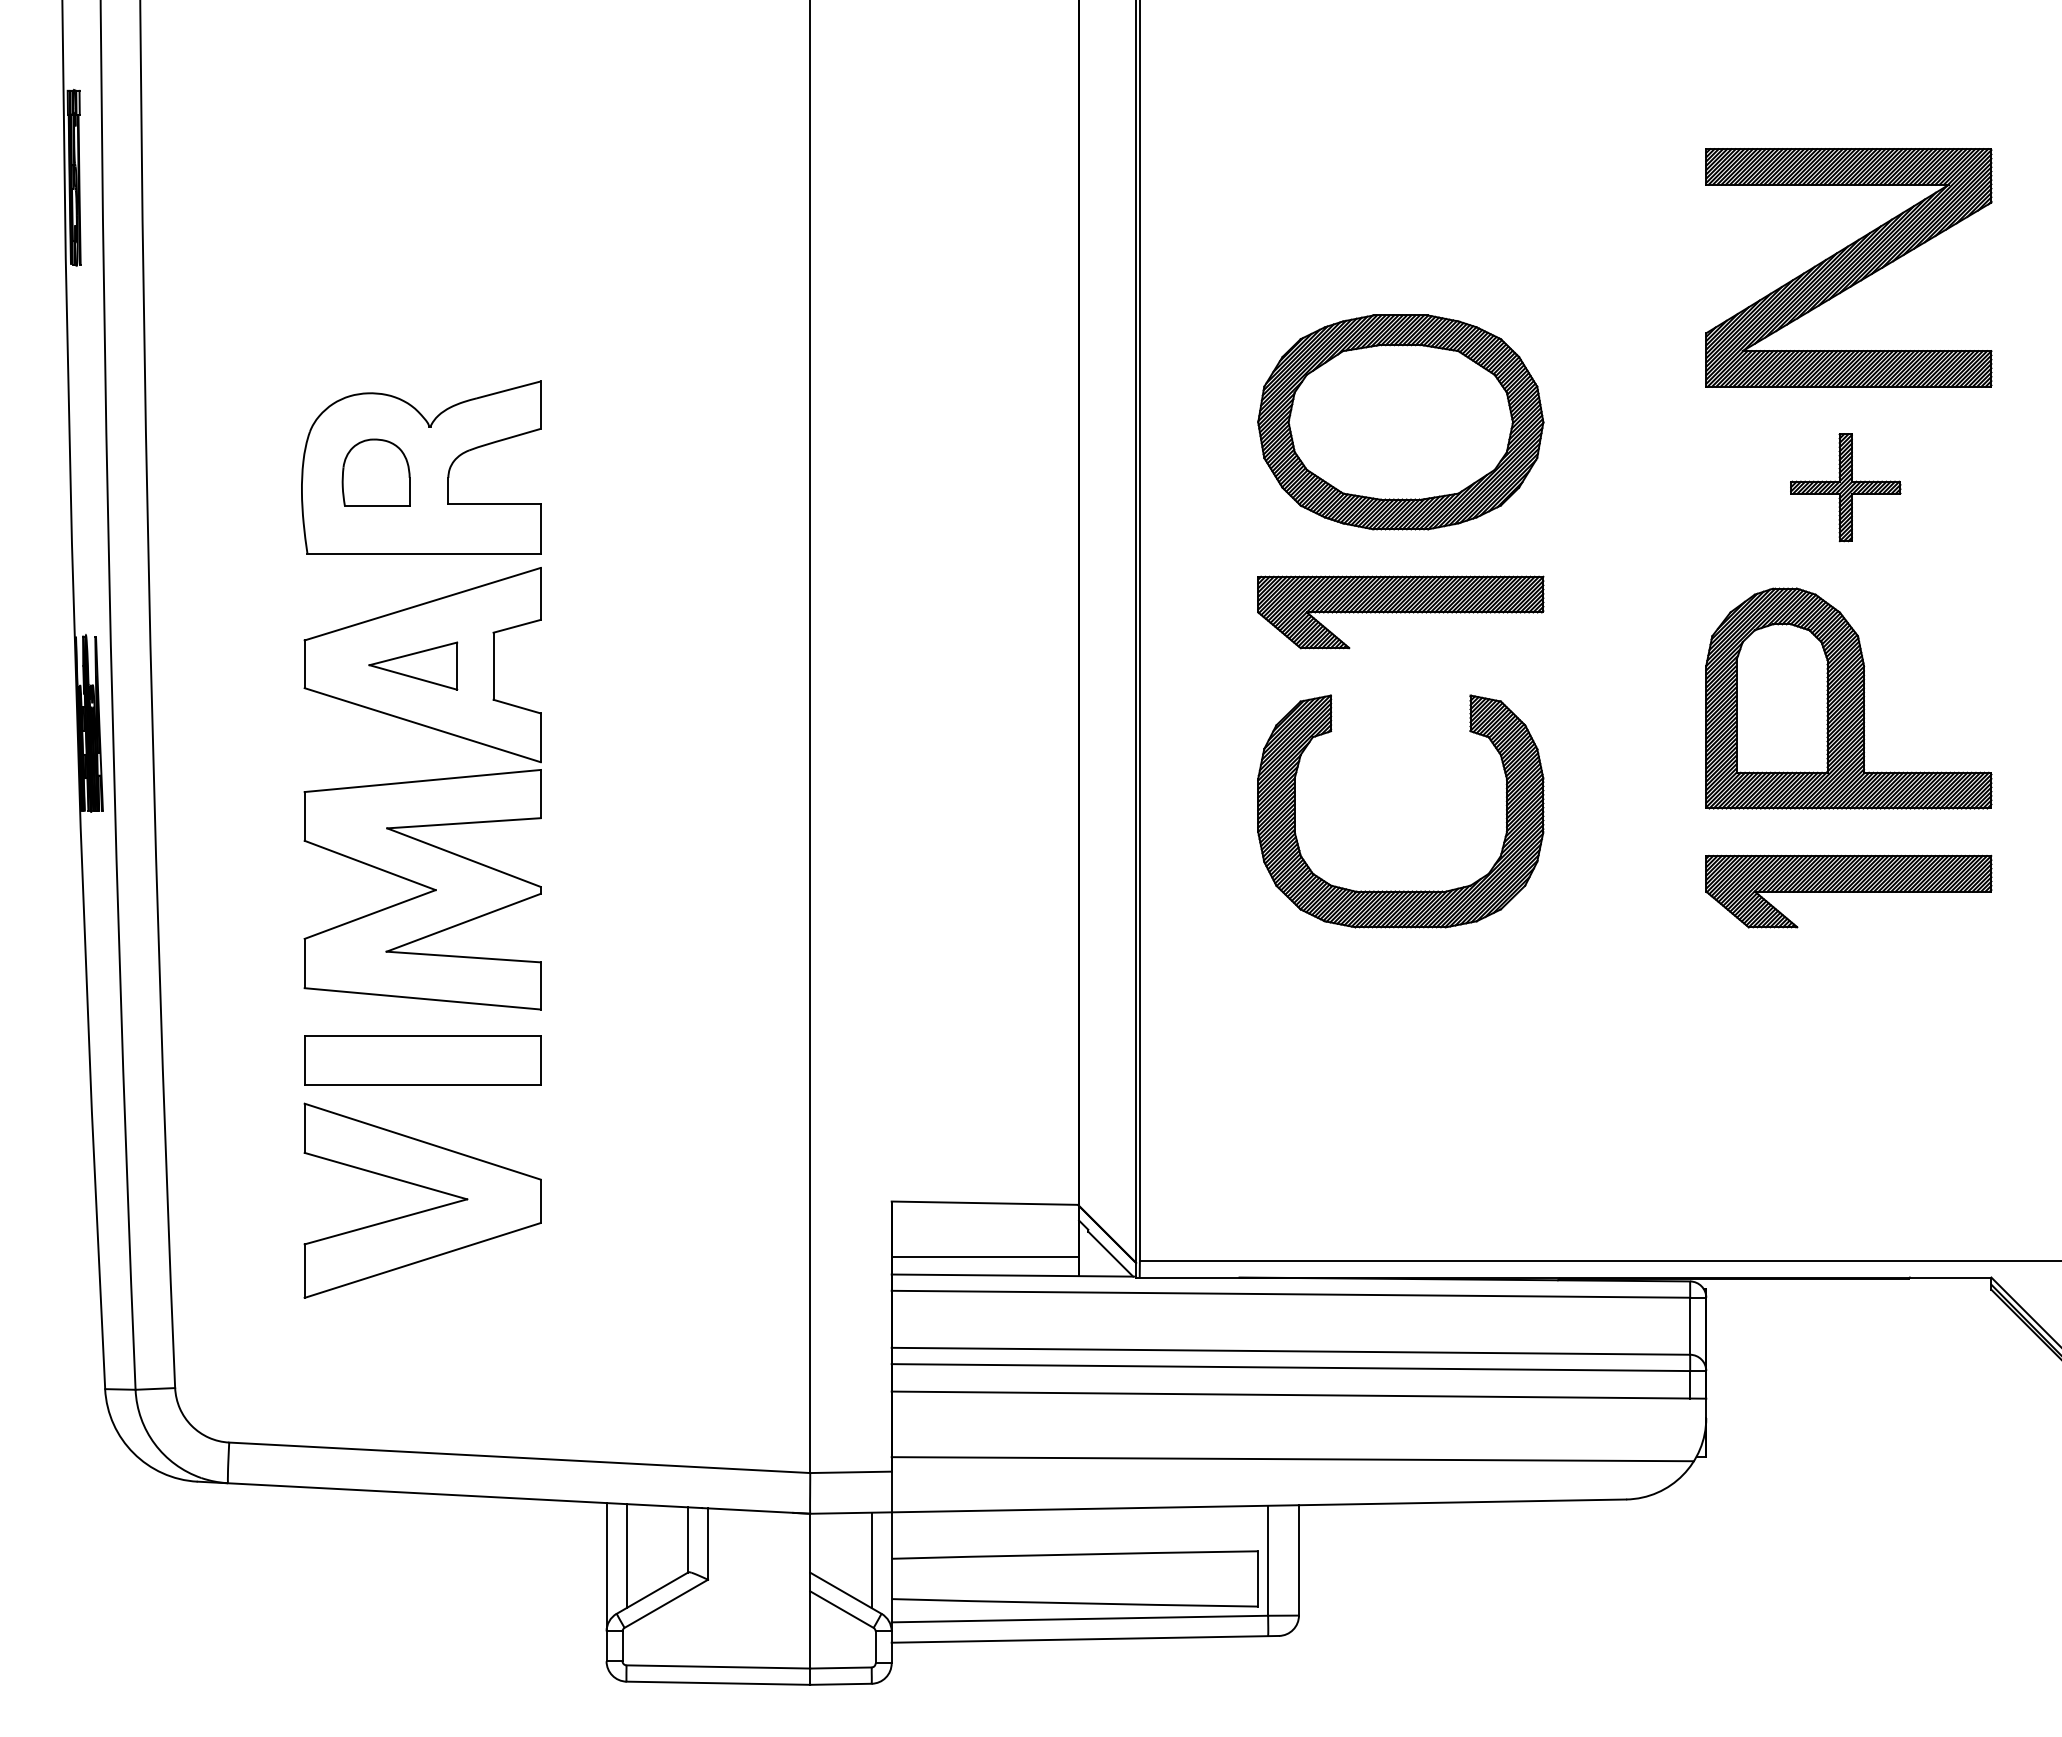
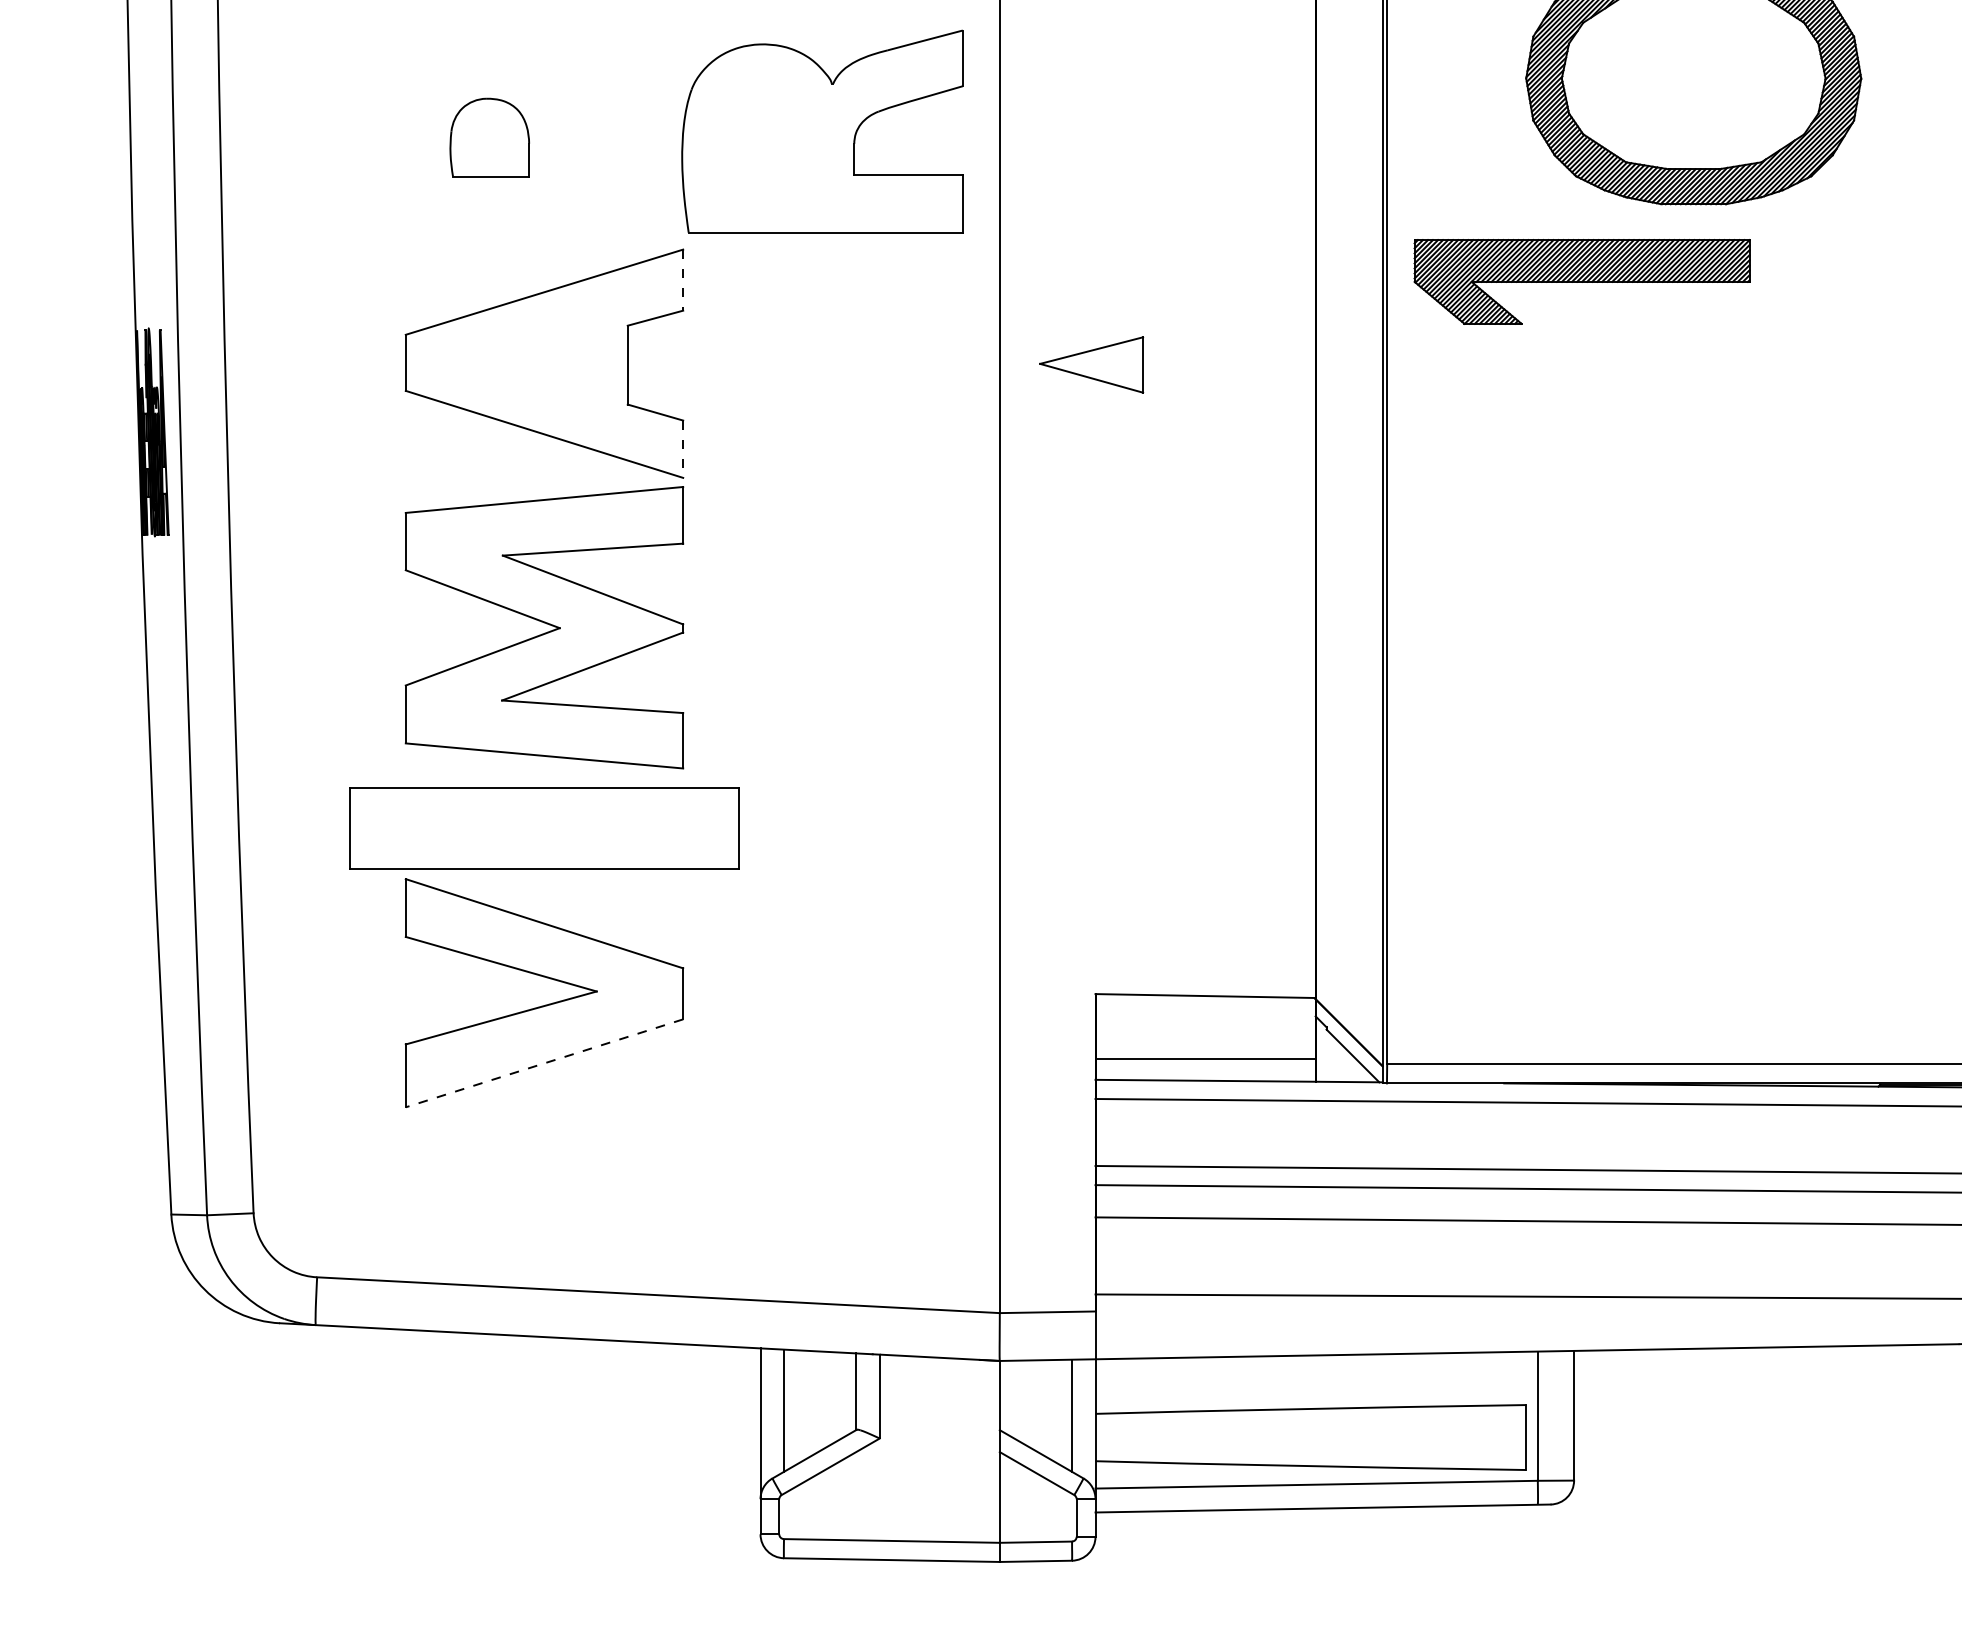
part: (421, 467) -> (822, 131), moved
line: (540, 593) -> (682, 279), solid -> dashed
part: (1400, 612) -> (1581, 281), moved
part: (413, 665) -> (1091, 364), moved
line: (540, 738) -> (682, 450), solid -> dashed
part: (1399, 890) -> (1692, 628), removed
part: (422, 1060) -> (544, 828), size x1.4
line: (422, 1260) -> (544, 1063), solid -> dashed

